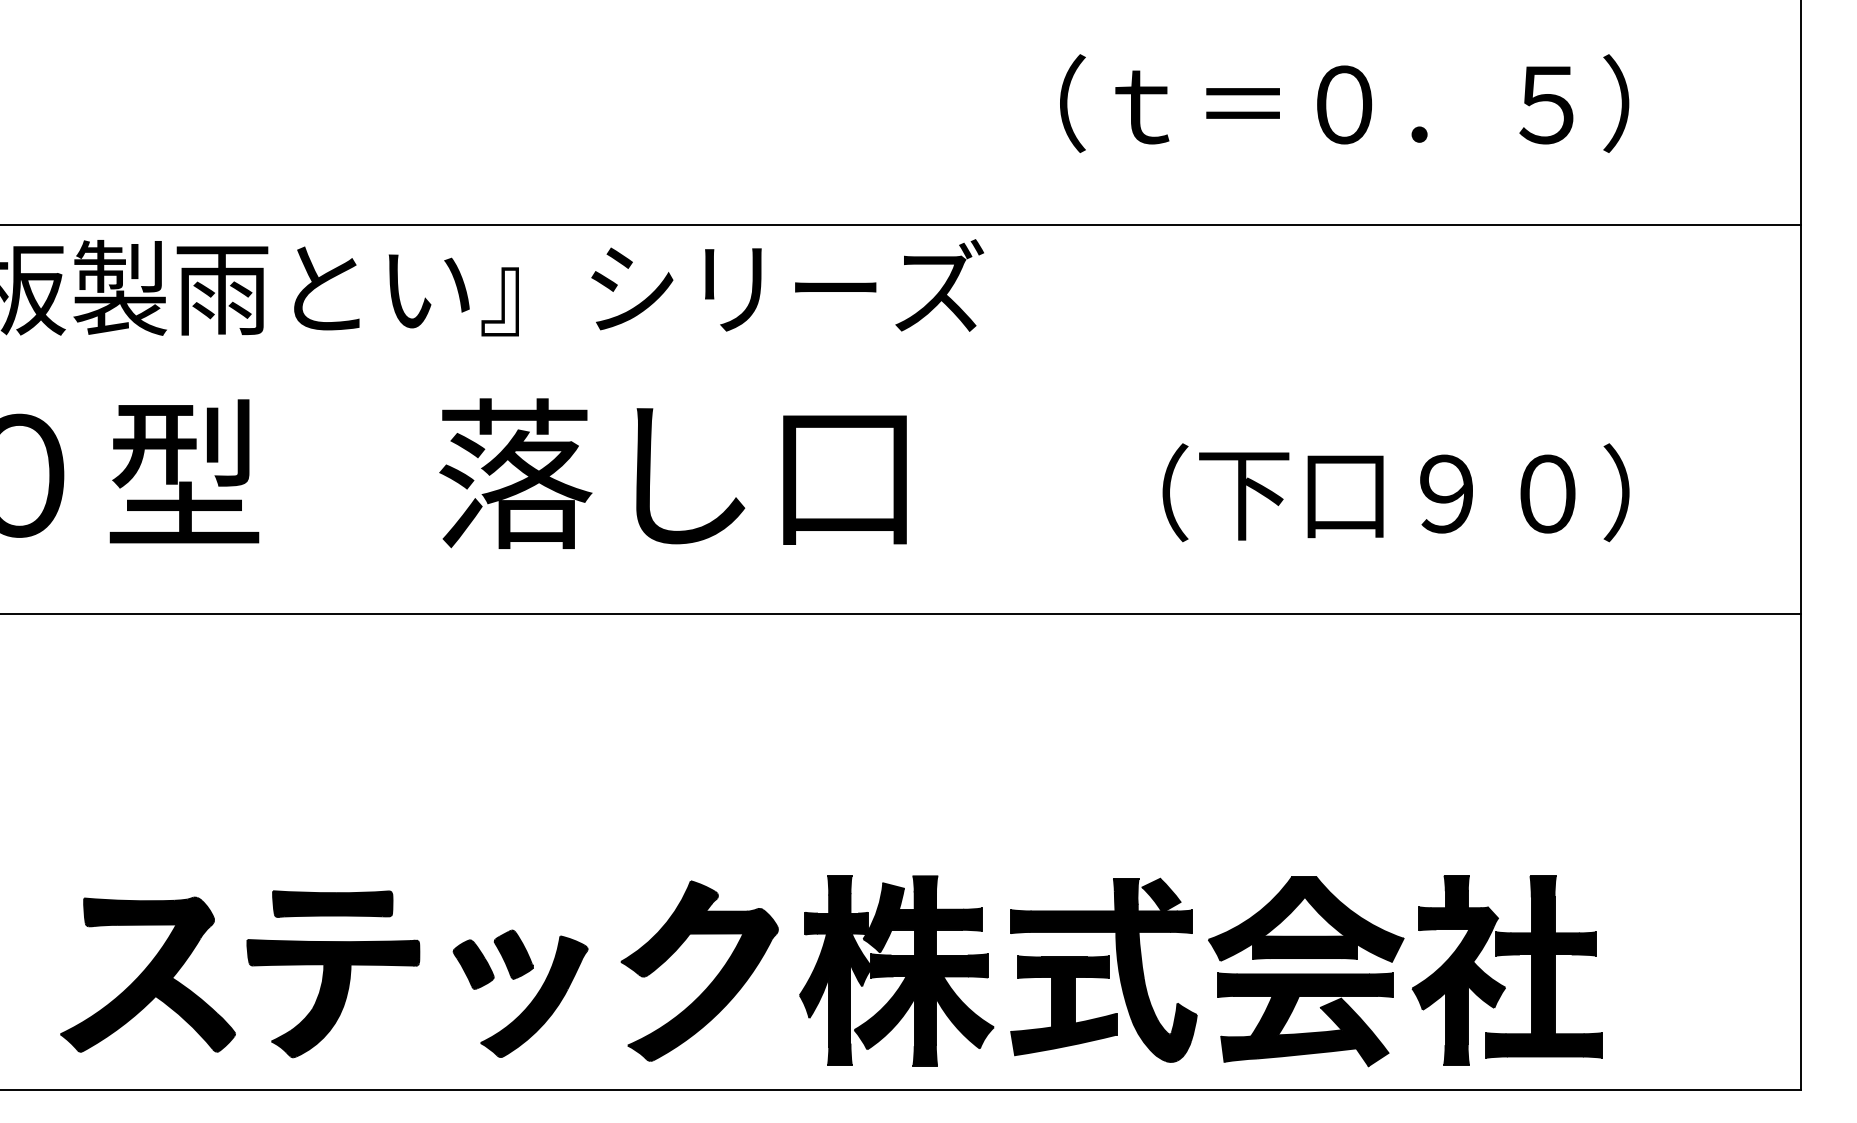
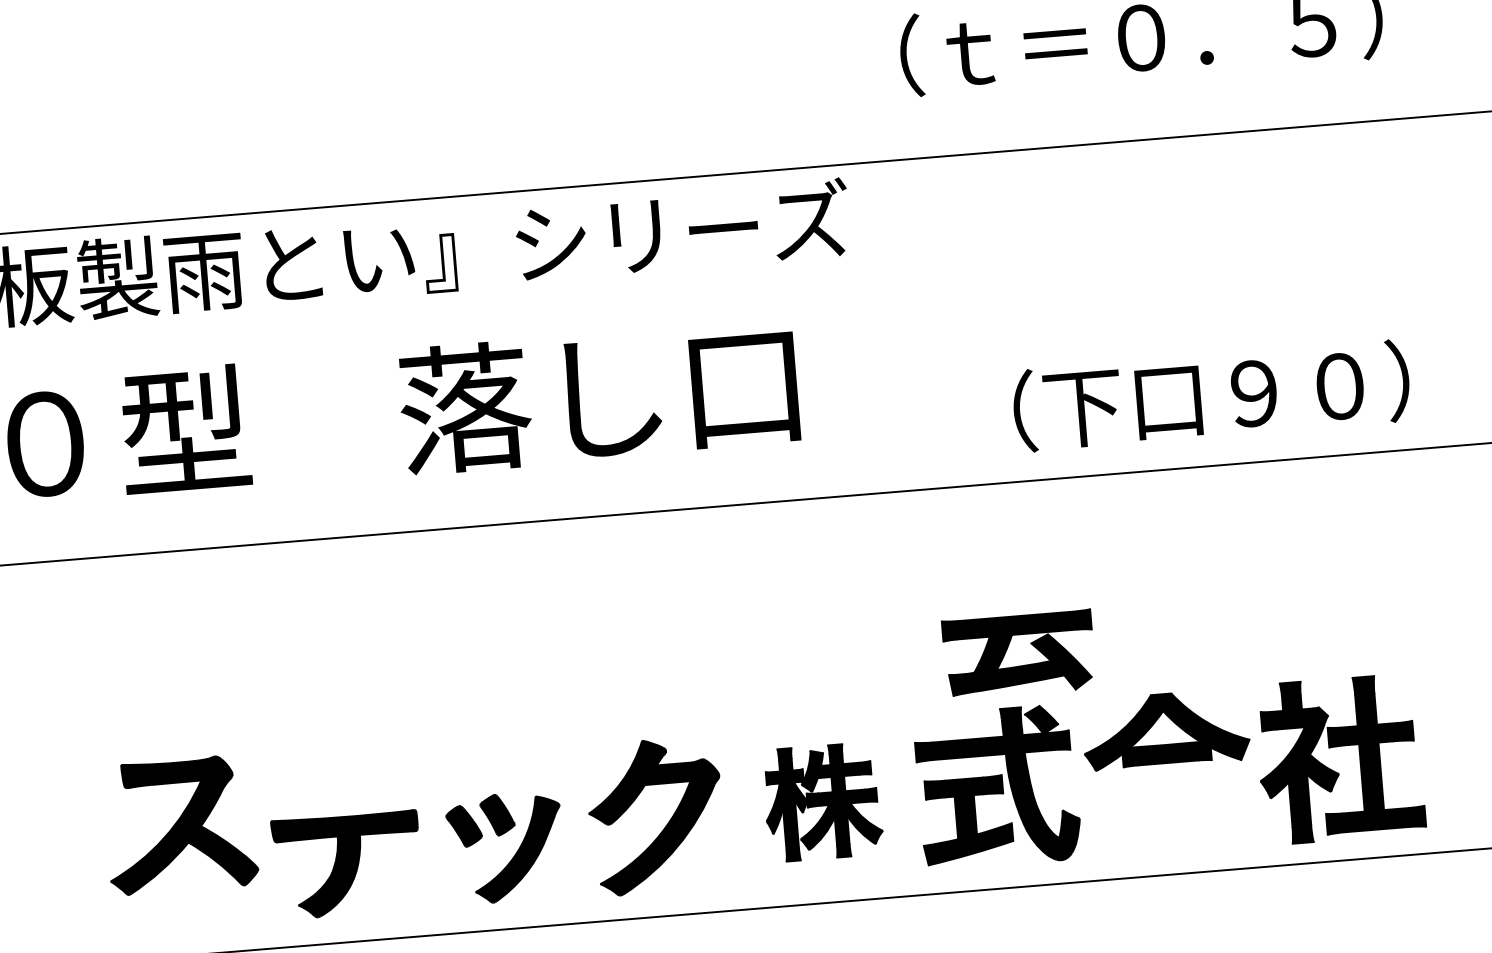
text: (1395, 492) -> (1210, 395), moved
part: (332, 903) -> (340, 784), removed
part: (896, 970) -> (822, 801), size x0.7
part: (147, 974) -> (180, 824), moved
part: (1305, 1019) -> (1019, 654), moved

